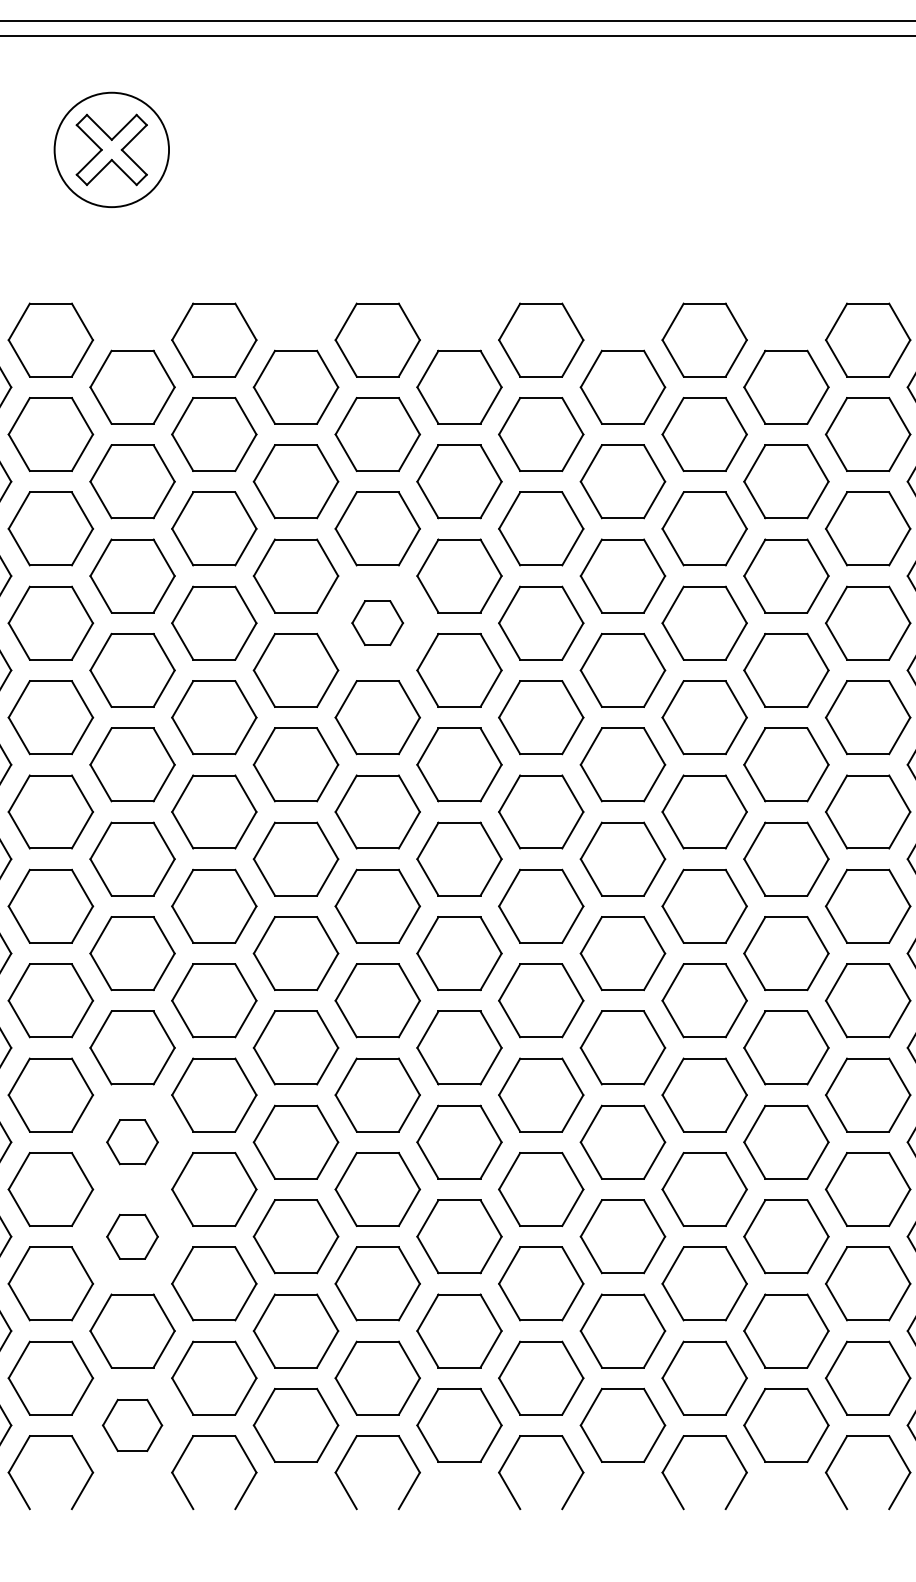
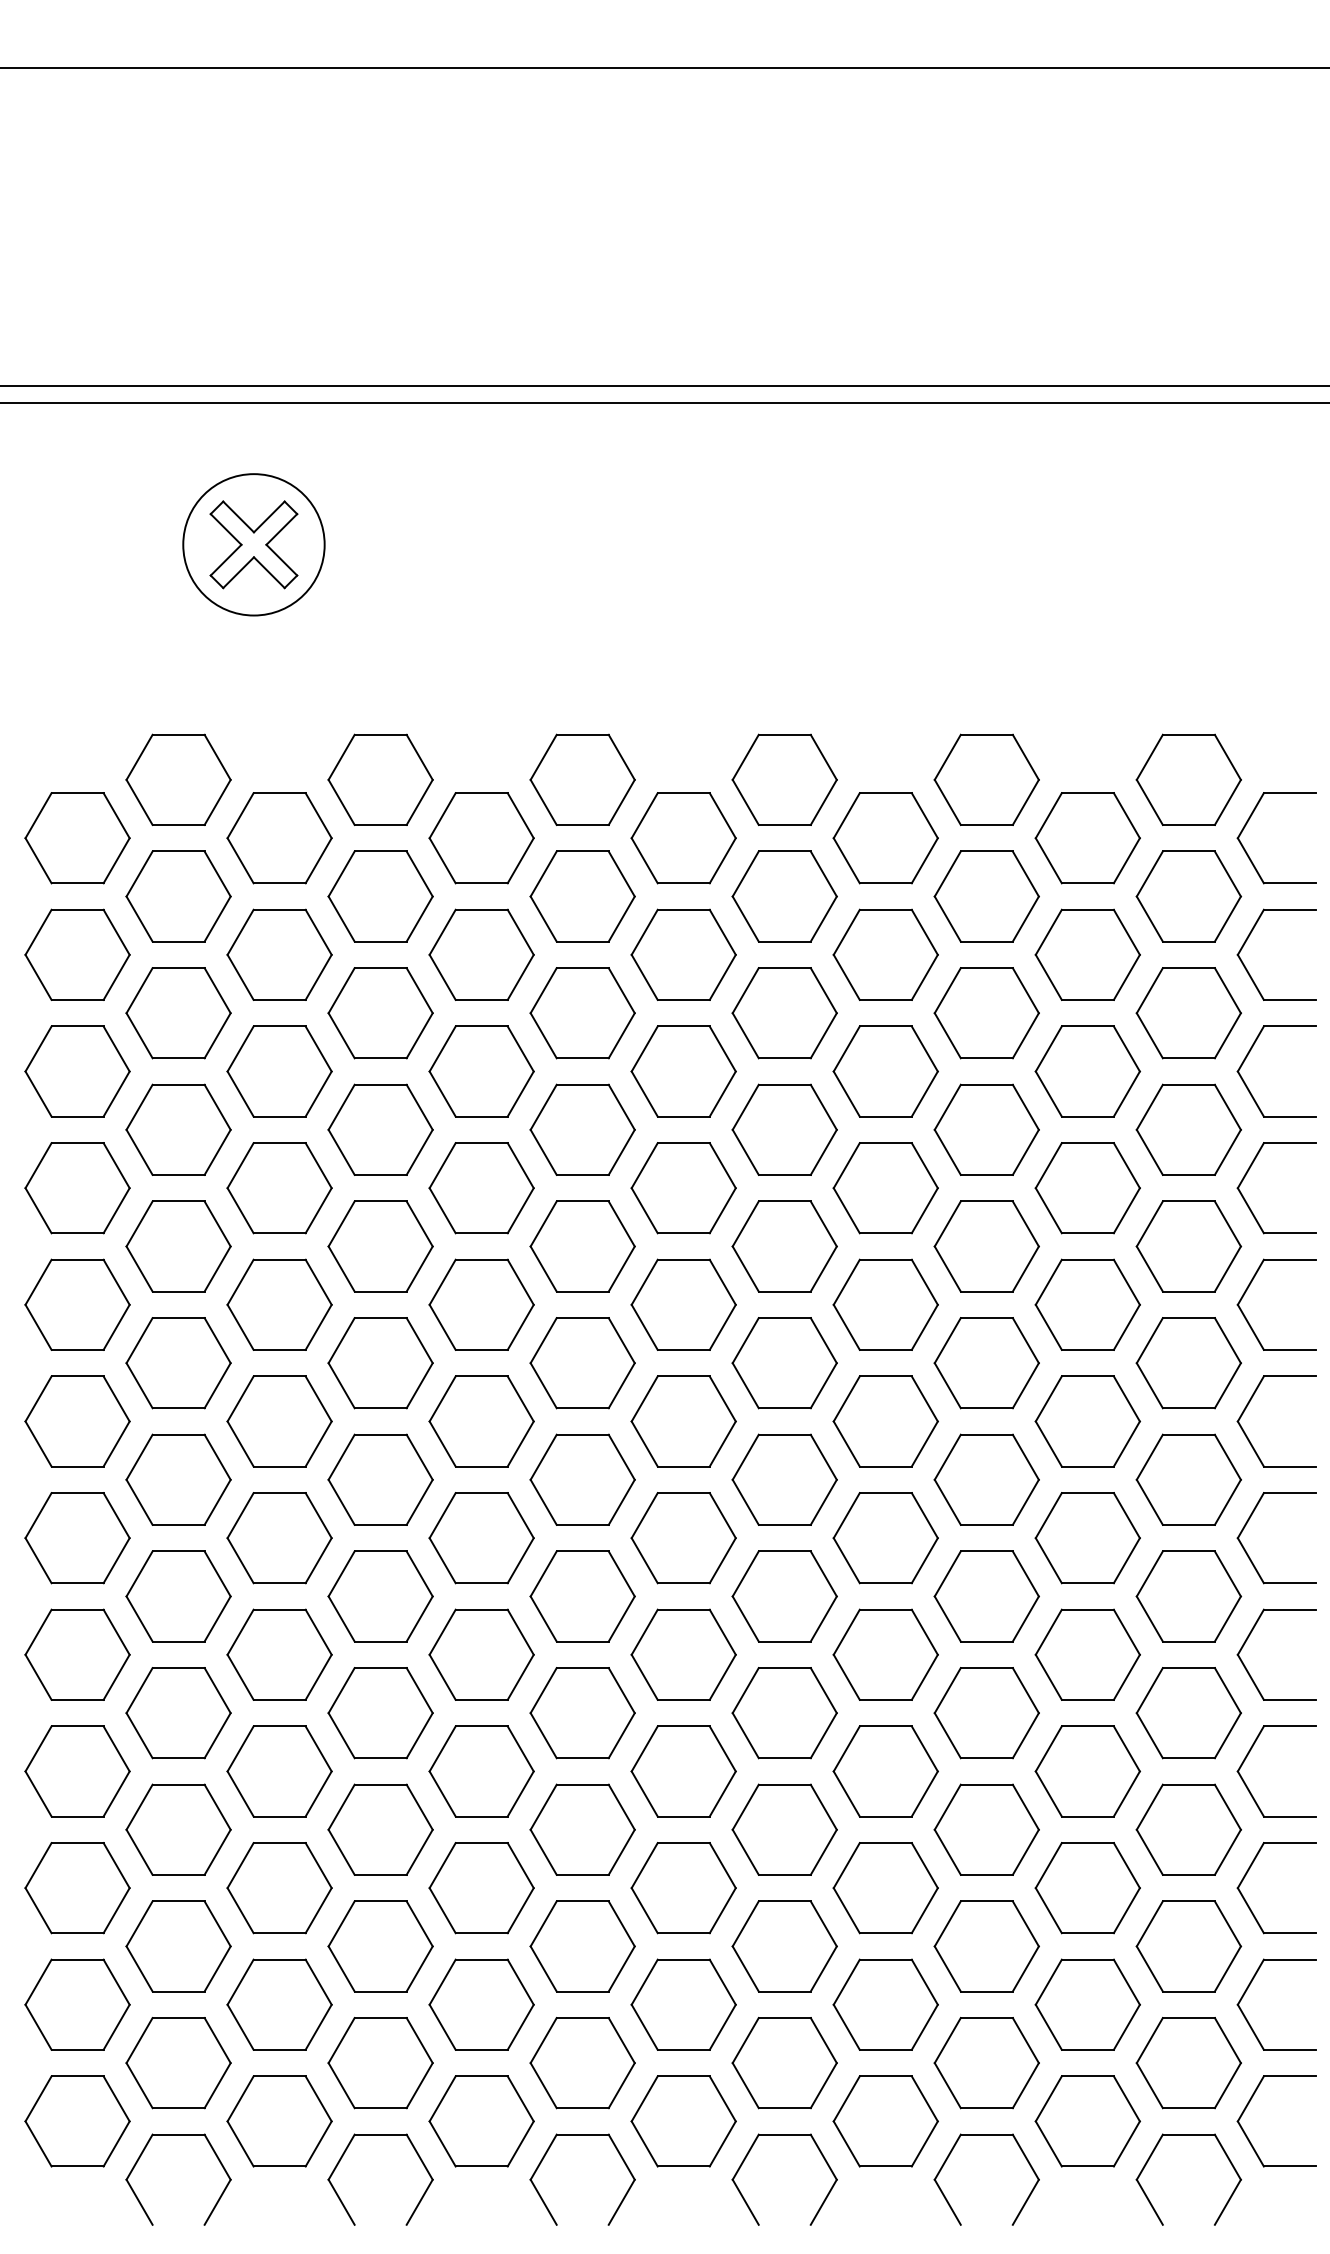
part: (377, 622) -> (582, 1129), size x1.67
part: (132, 1142) -> (279, 1771), size x1.67
part: (132, 1236) -> (279, 1888), size x1.67
part: (132, 1425) -> (279, 2121), size x1.43

